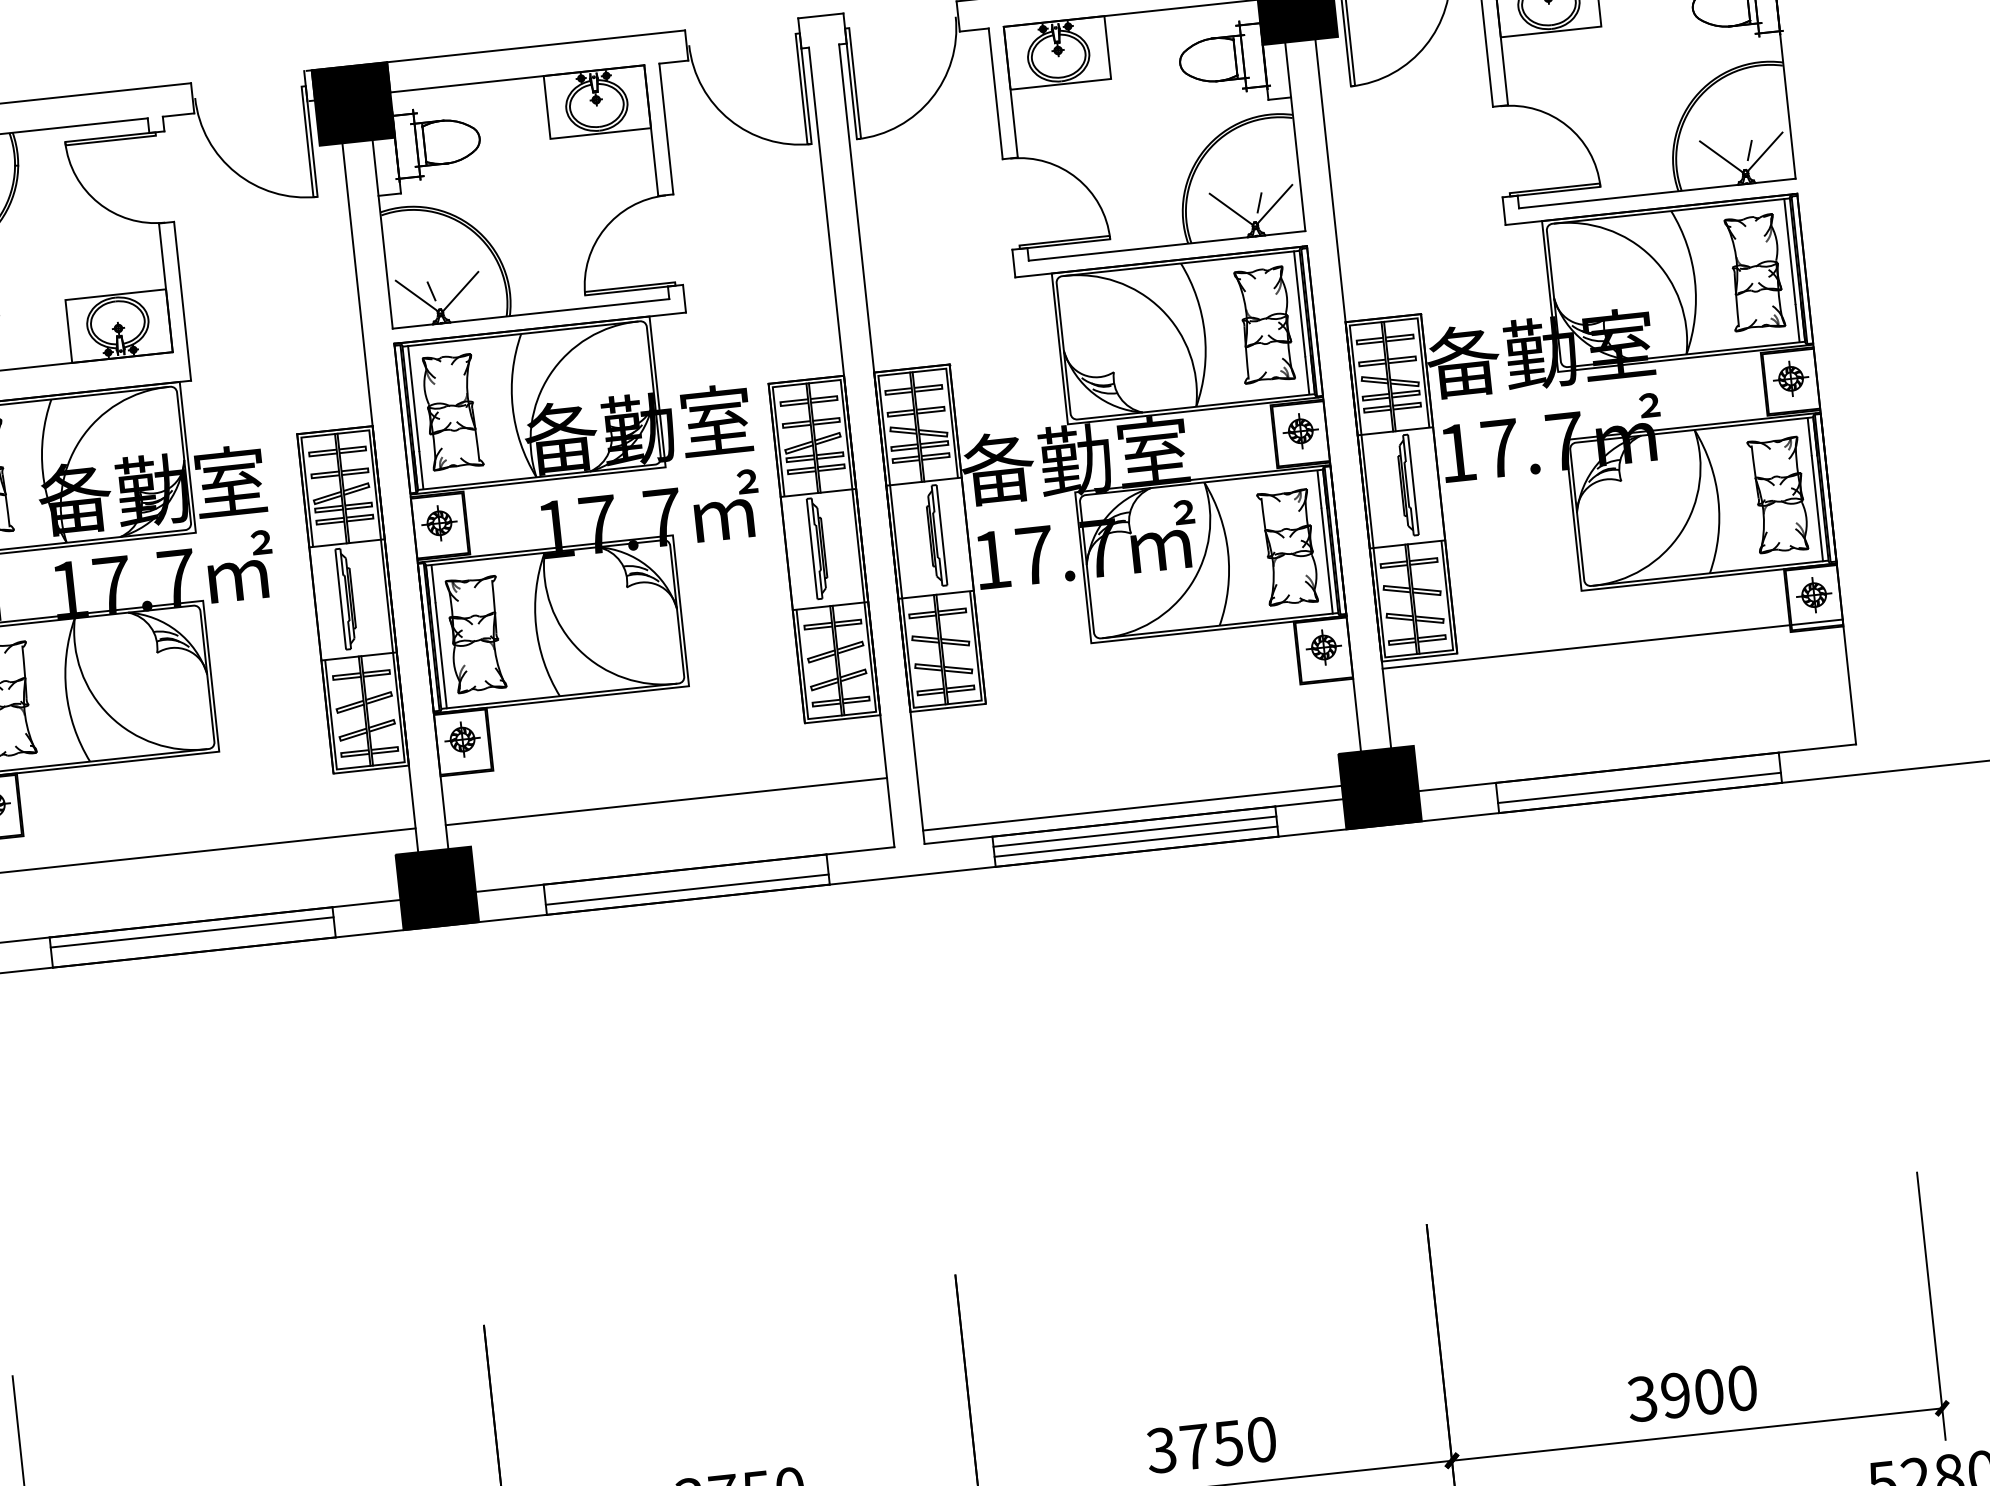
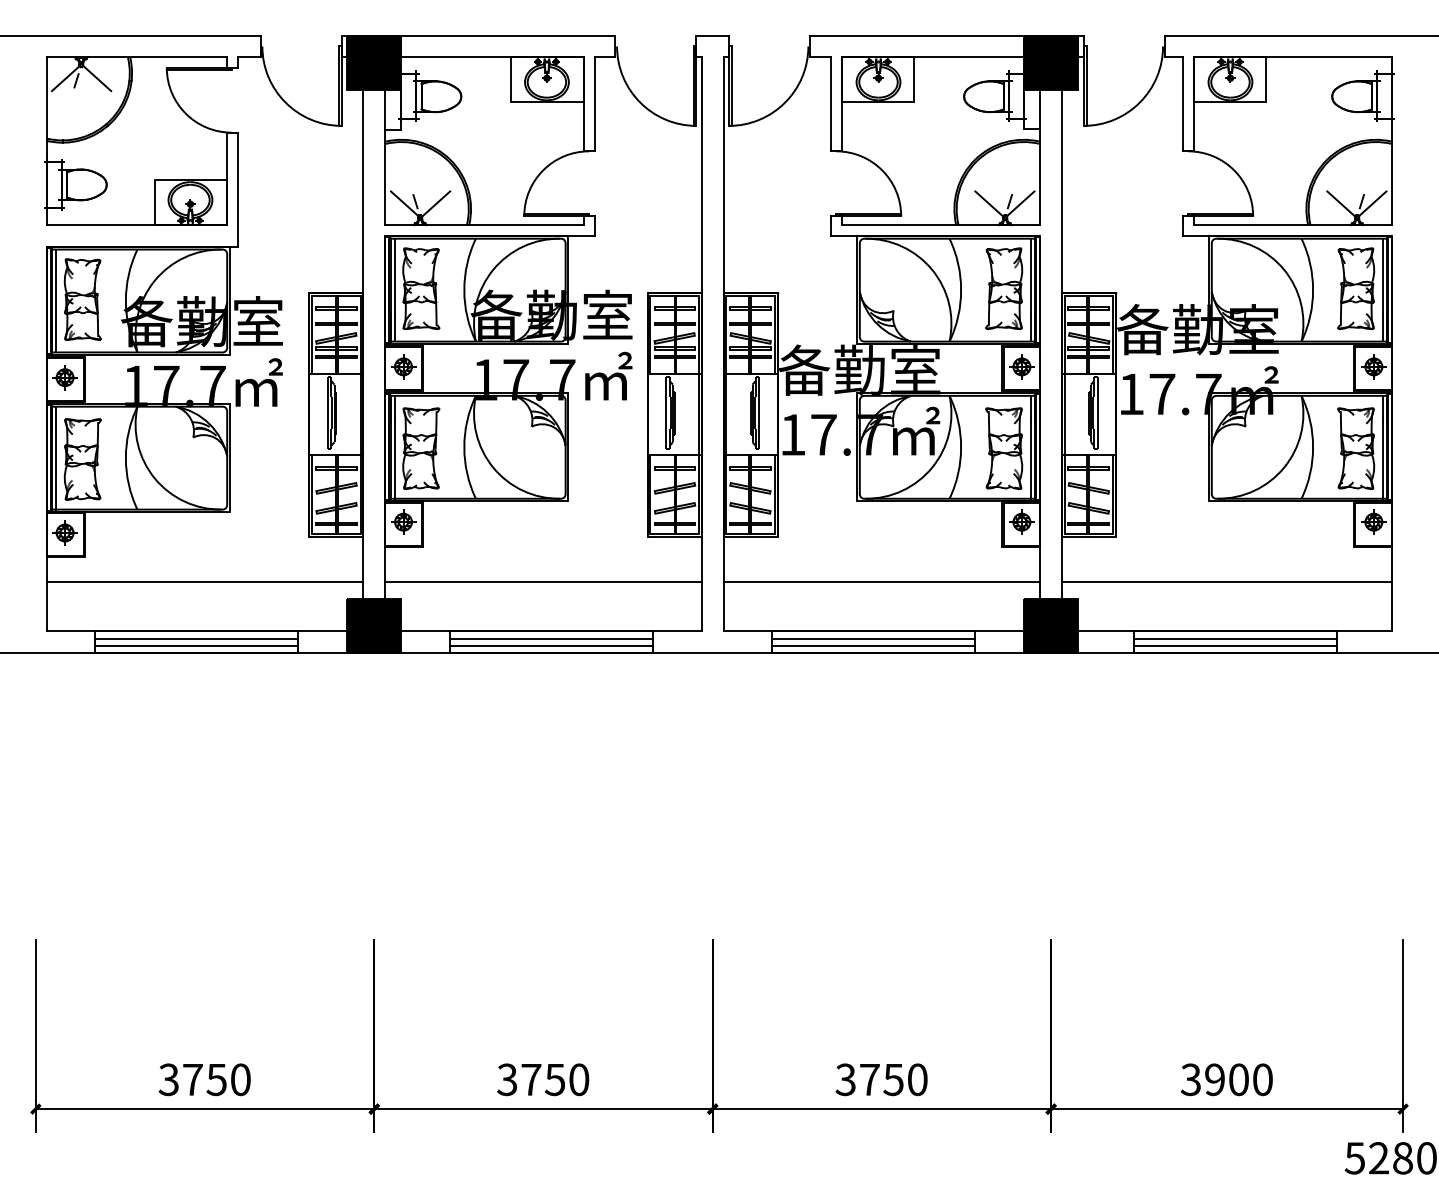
line: (1611, 644) -> (1226, 581), moved
line: (1637, 777) -> (1234, 638), added
line: (1143, 806) -> (881, 581), moved
line: (686, 879) -> (551, 638), added
line: (192, 942) -> (196, 645), added

